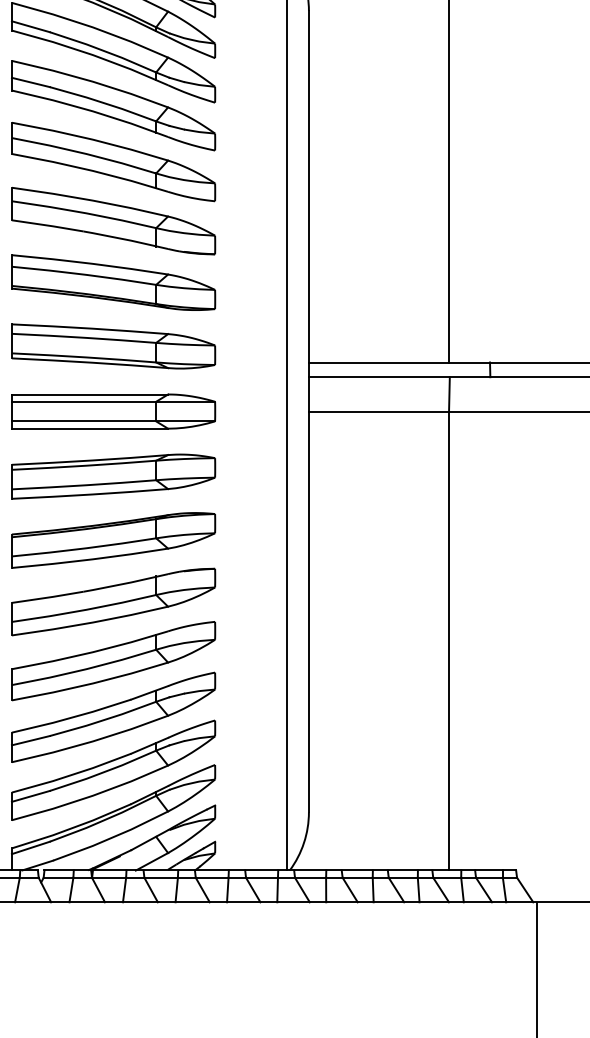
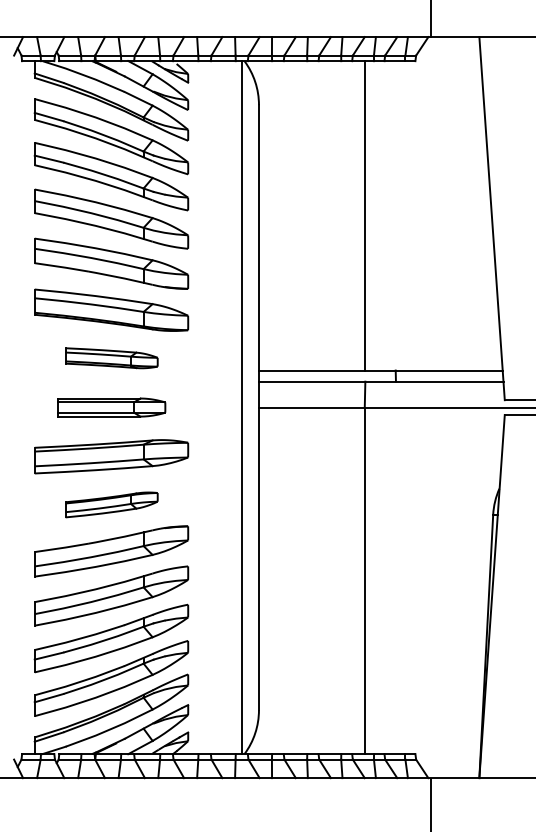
part: (113, 345) -> (111, 357), size x0.6
part: (113, 411) -> (111, 407), size x0.7
part: (113, 539) -> (111, 504), size x0.6

